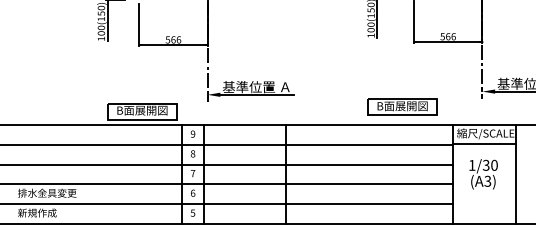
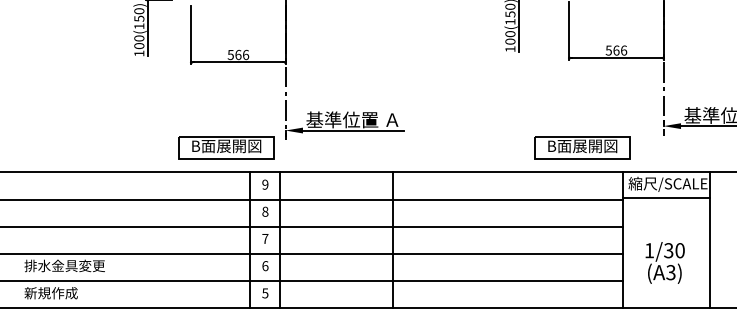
part: (402, 107) -> (582, 147), moved
part: (142, 111) -> (226, 147), moved
text: (483, 174) -> (664, 262), moved

